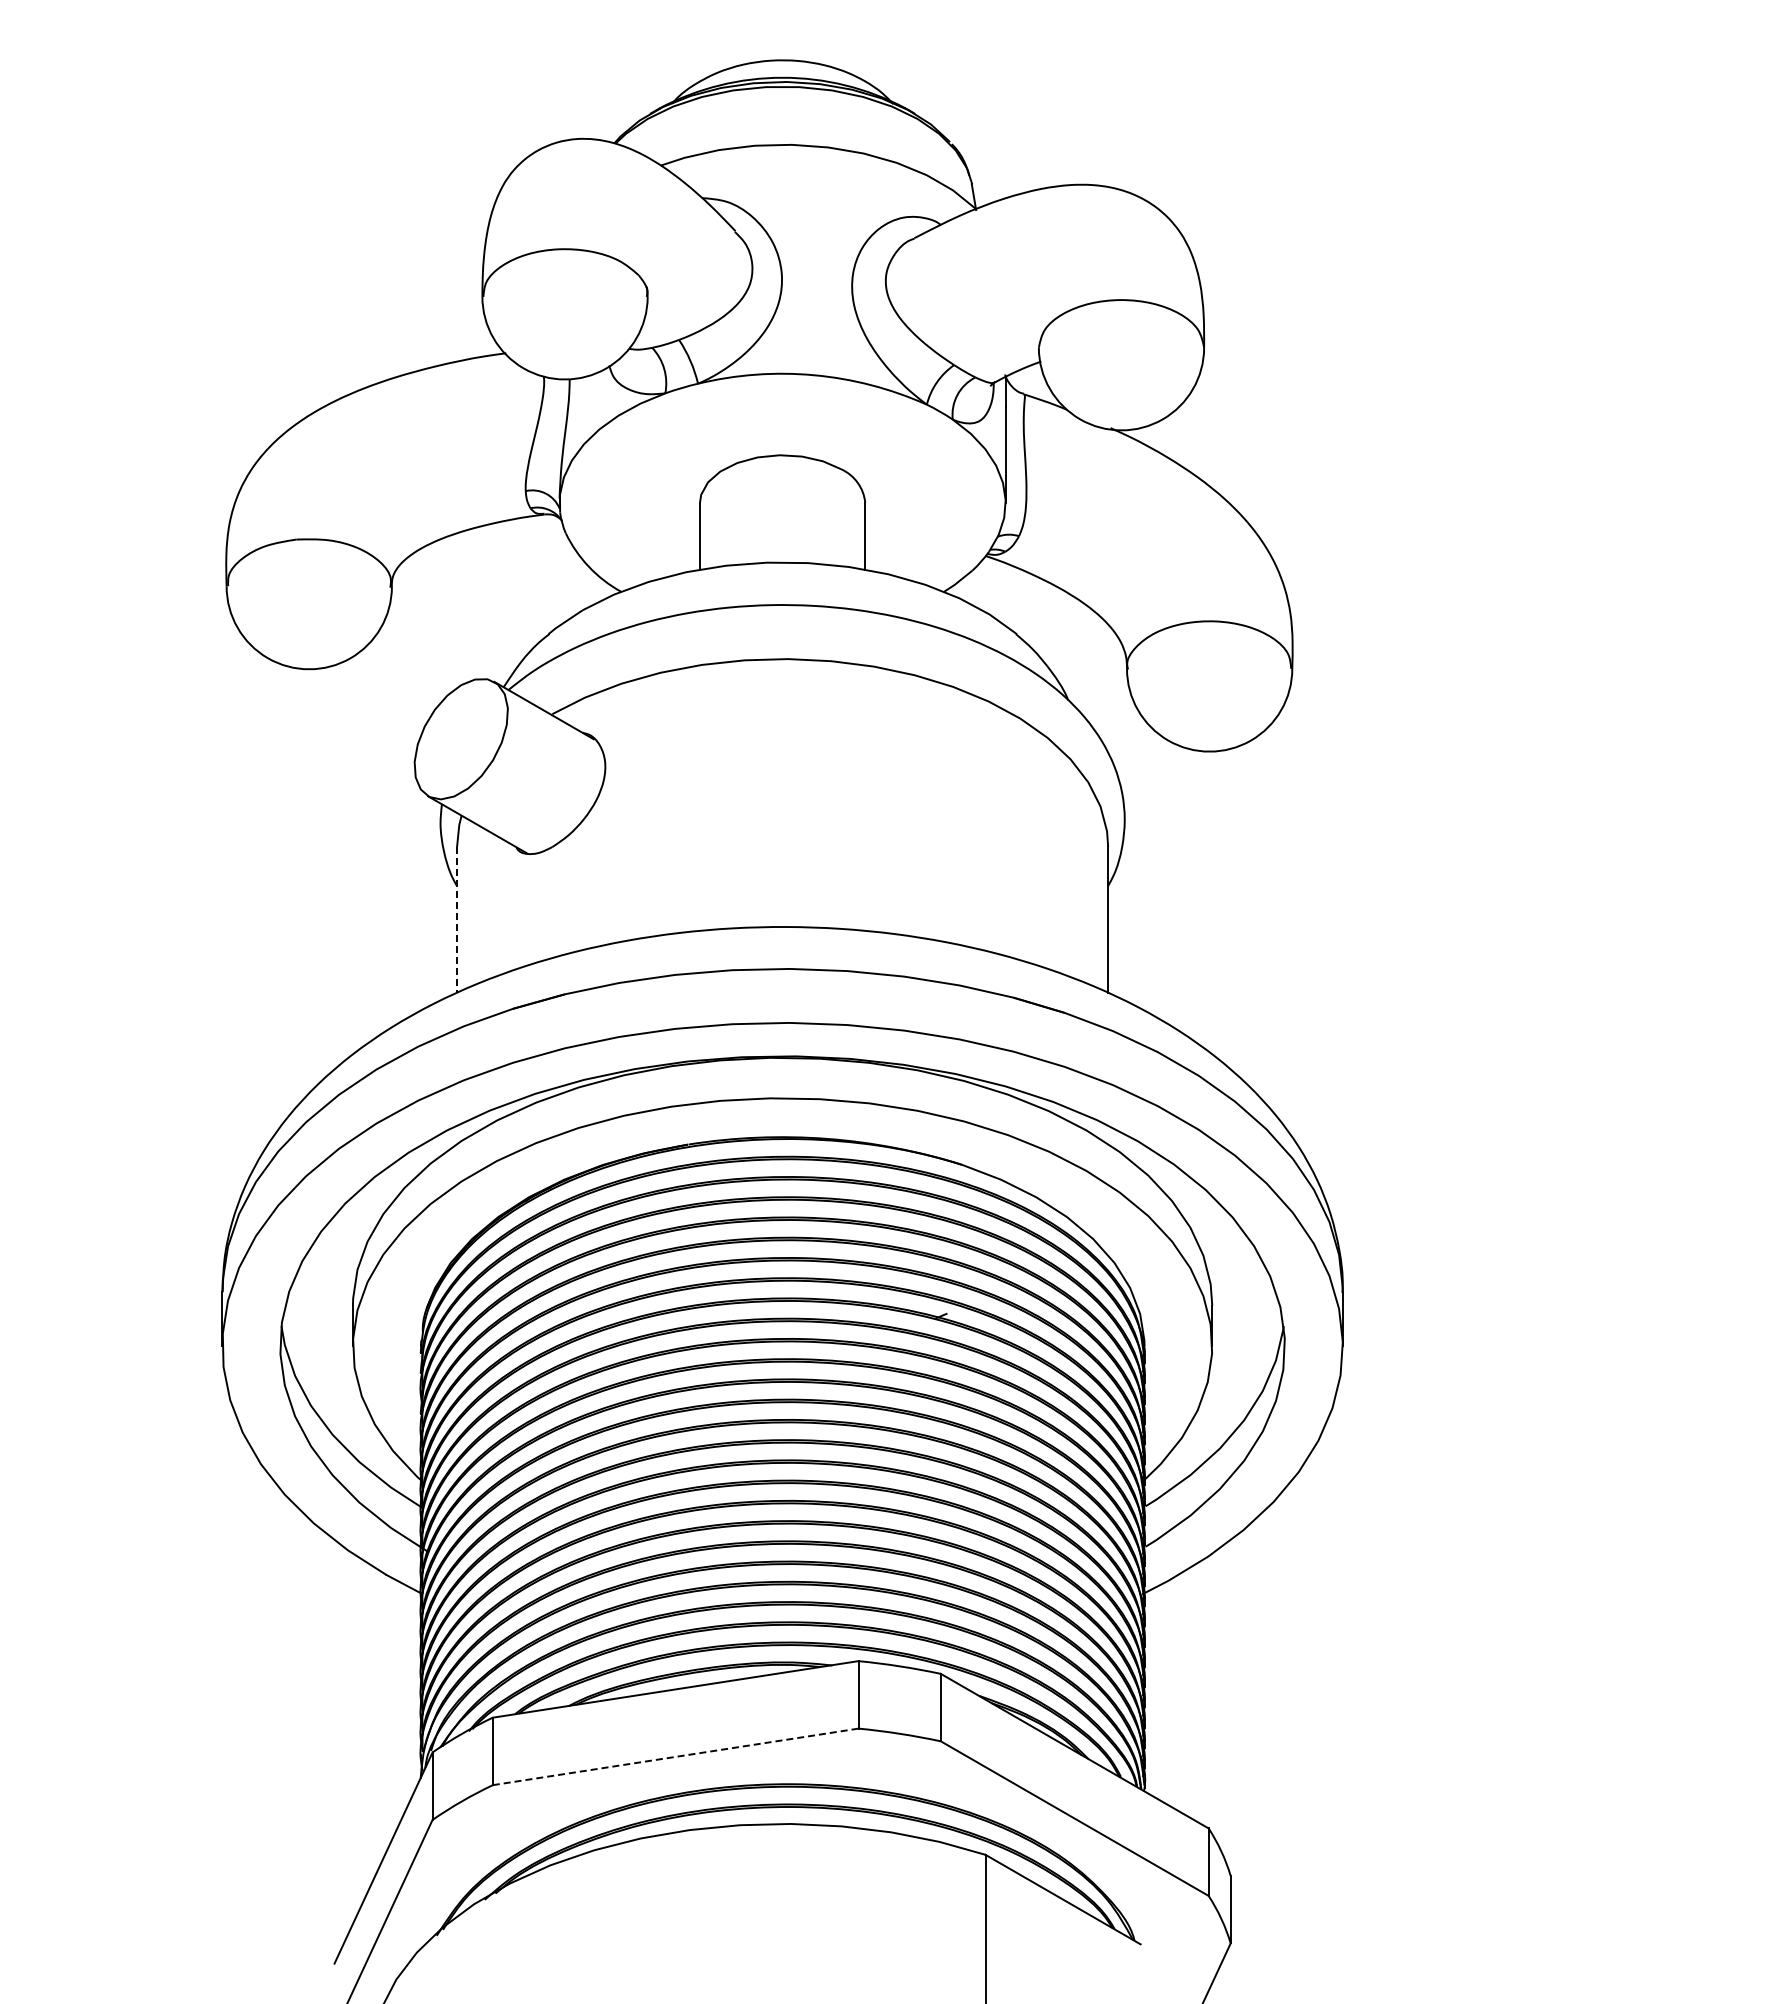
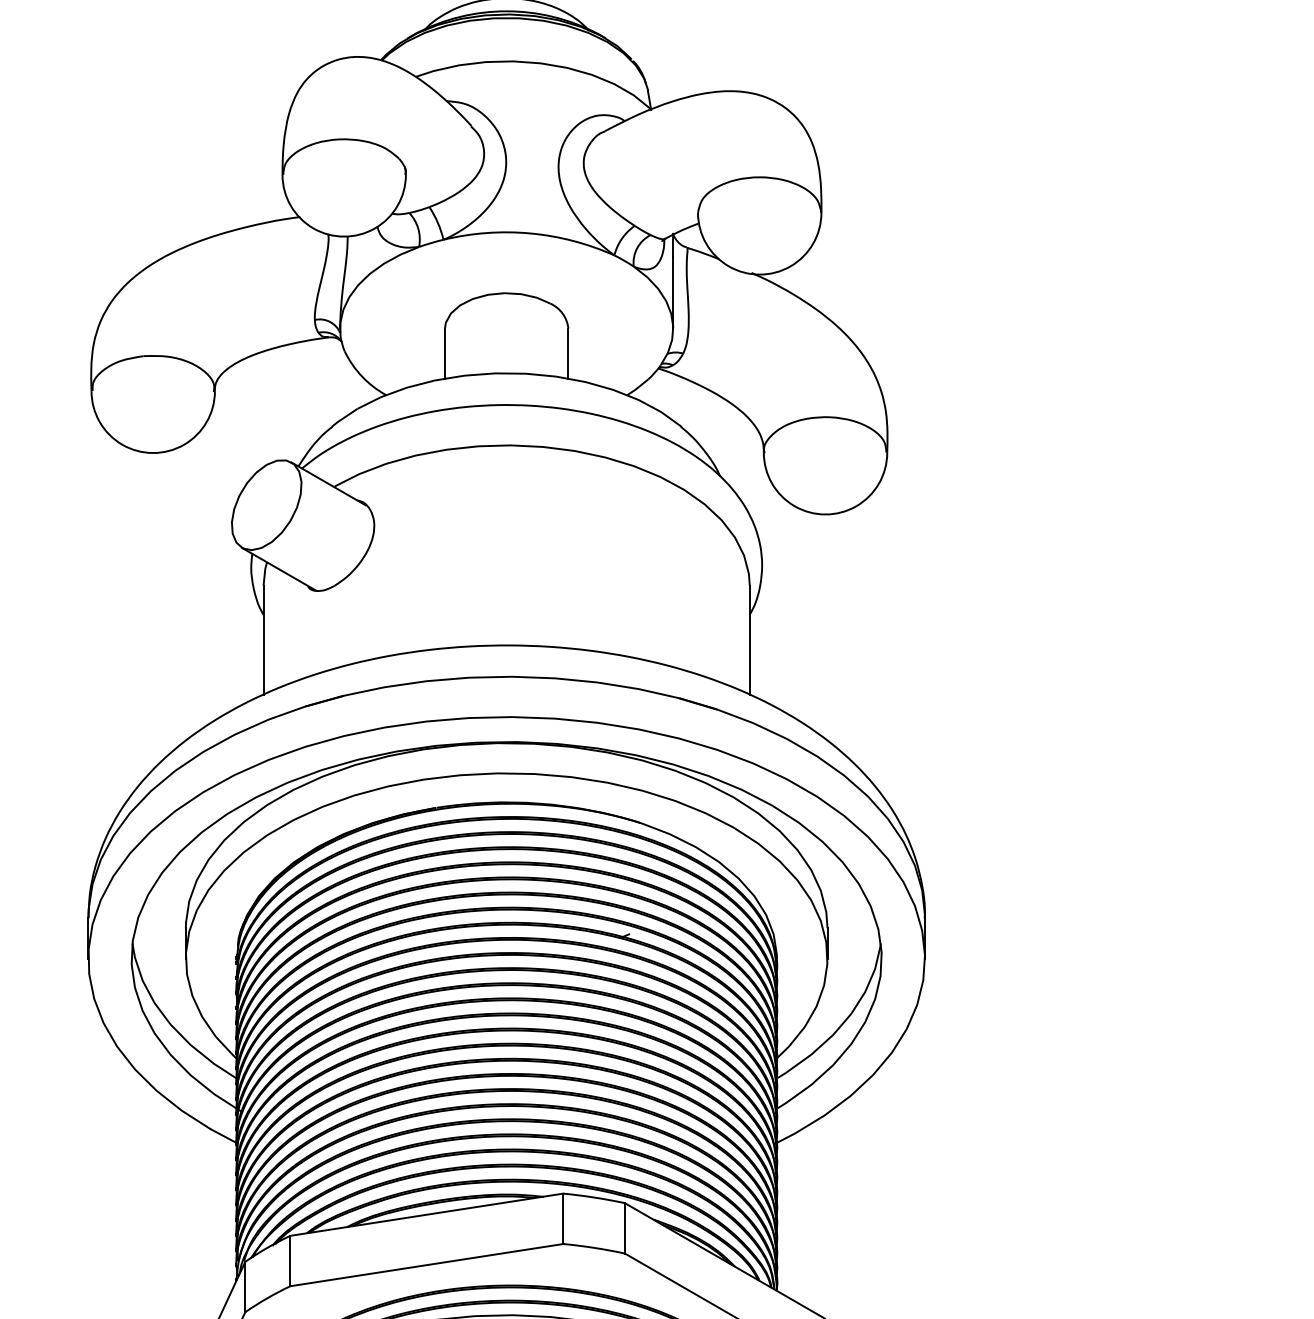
line: (457, 920) -> (263, 640), dashed -> solid
line: (676, 1756) -> (427, 1264), dashed -> solid

